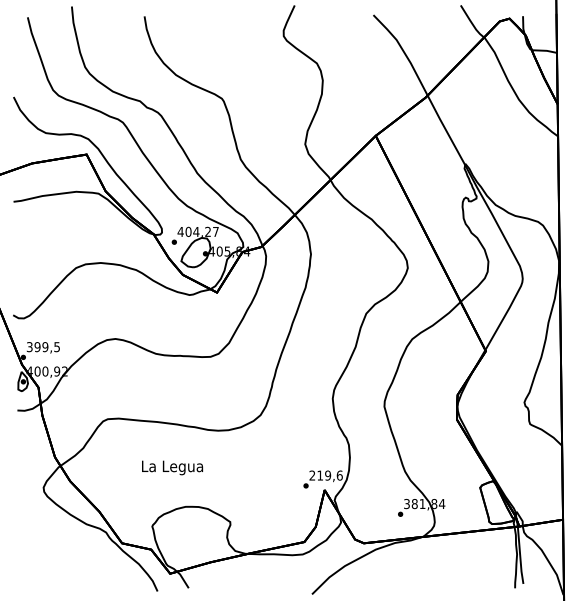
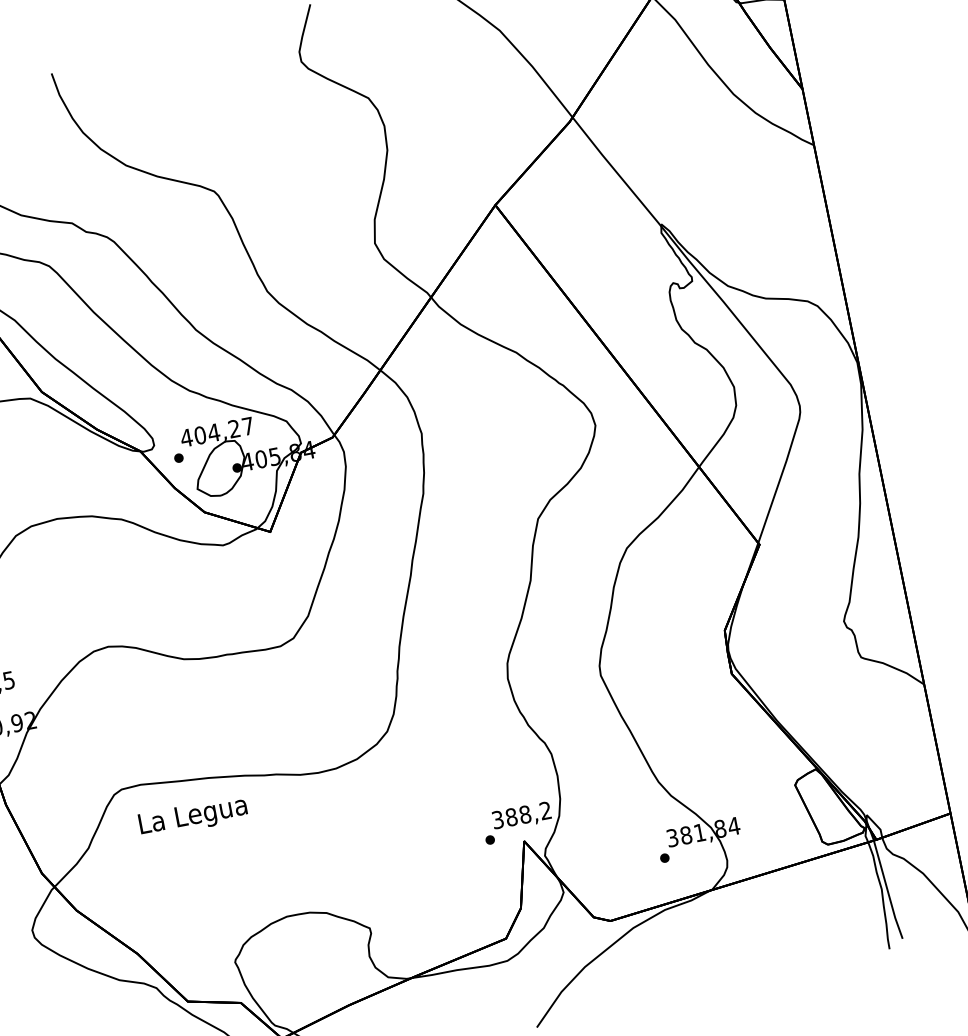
text: (172, 467) -> (193, 816), moved
text: (325, 475) -> (520, 815), 219,6 -> 388,2

